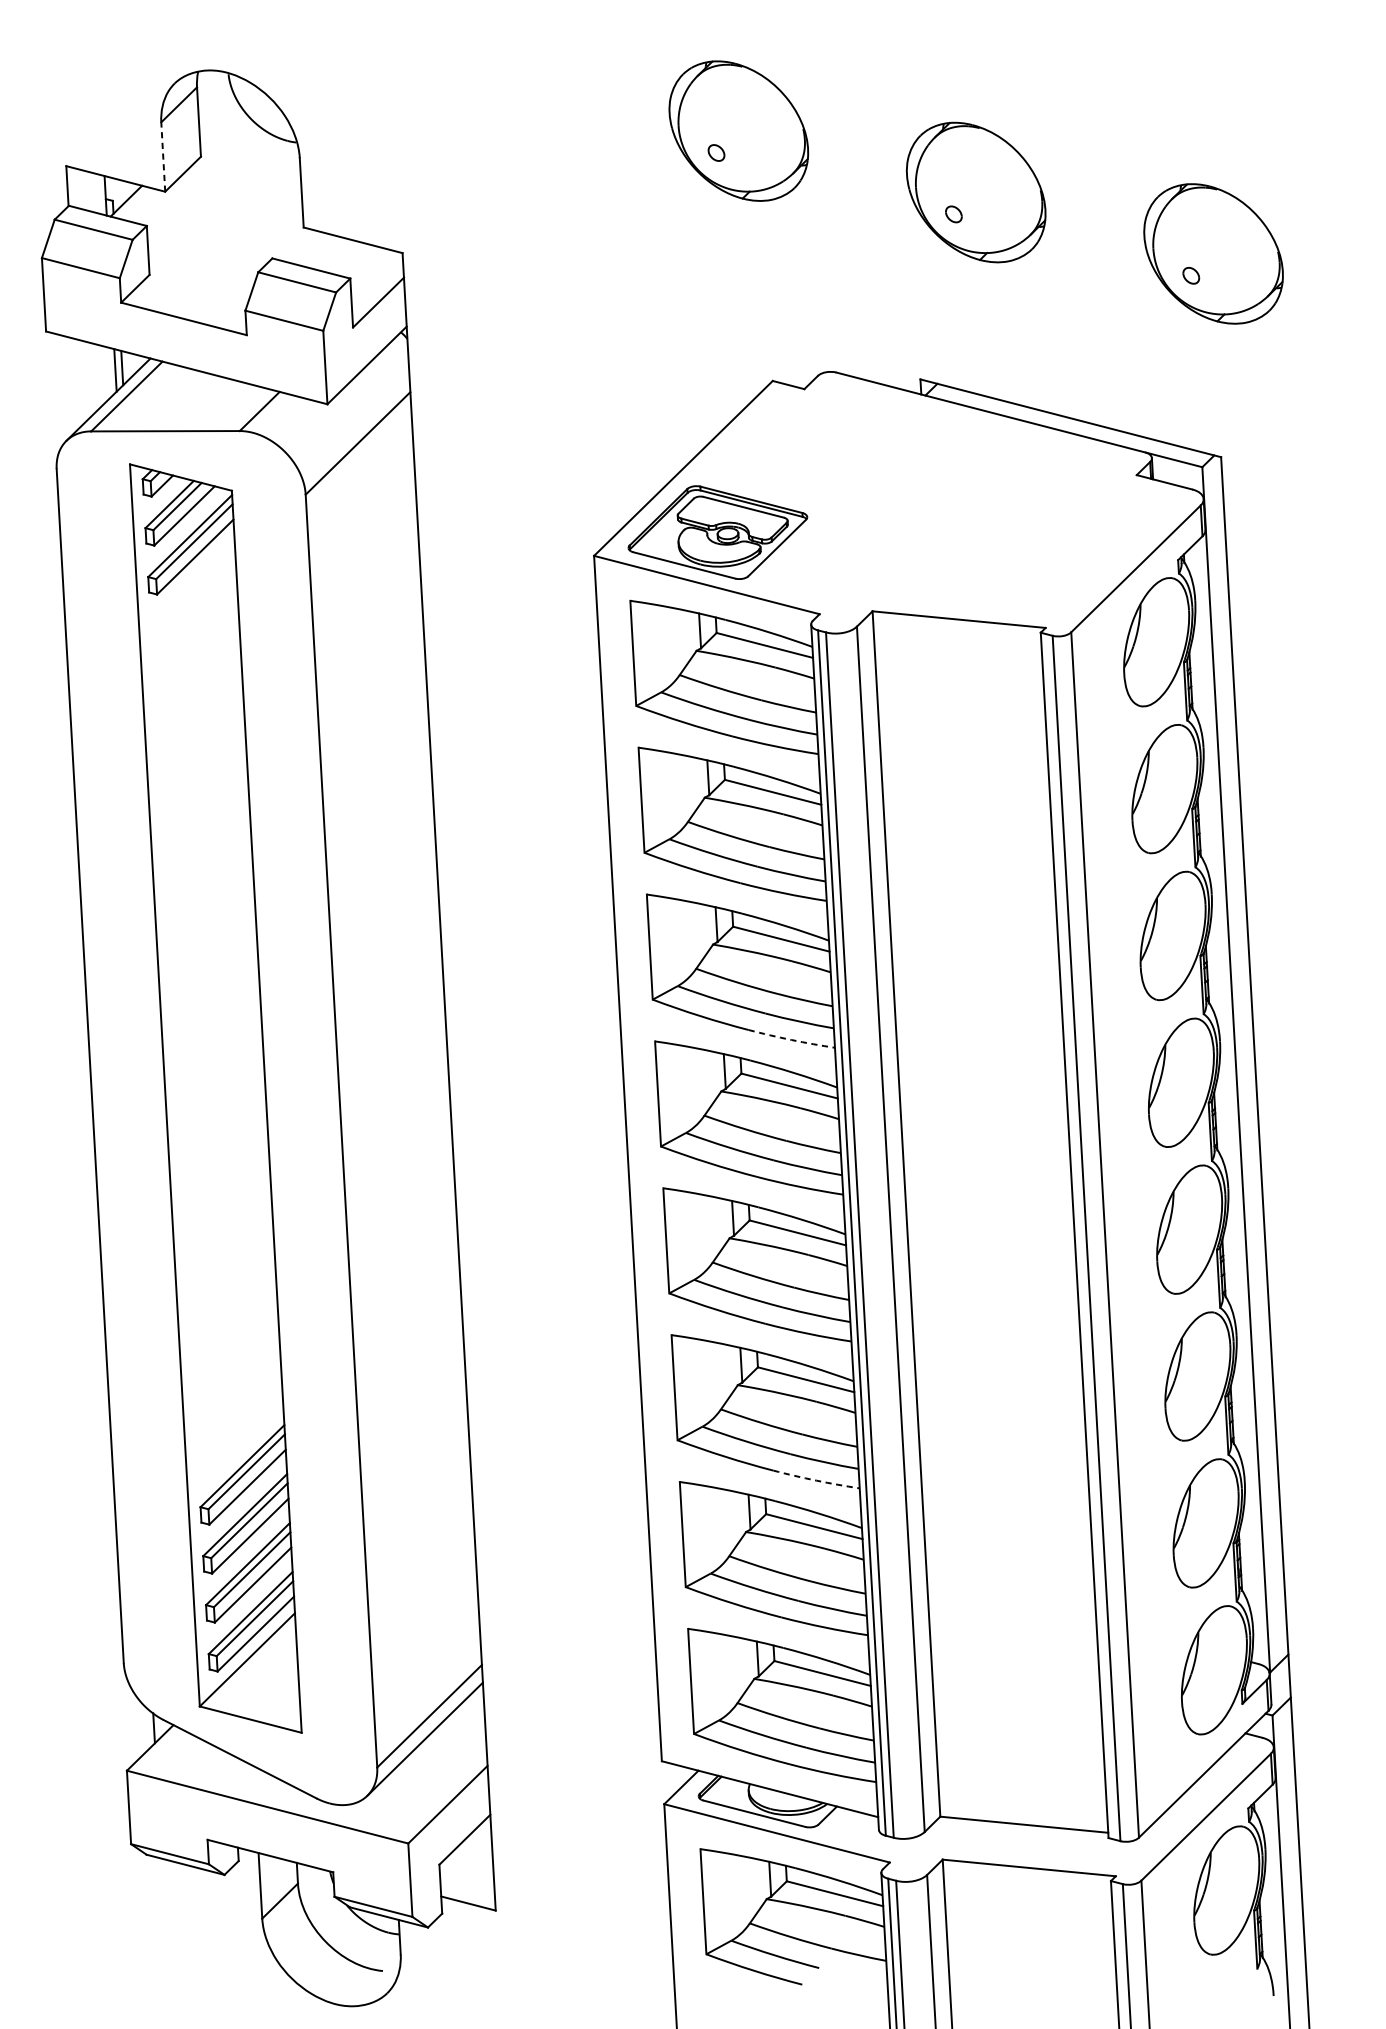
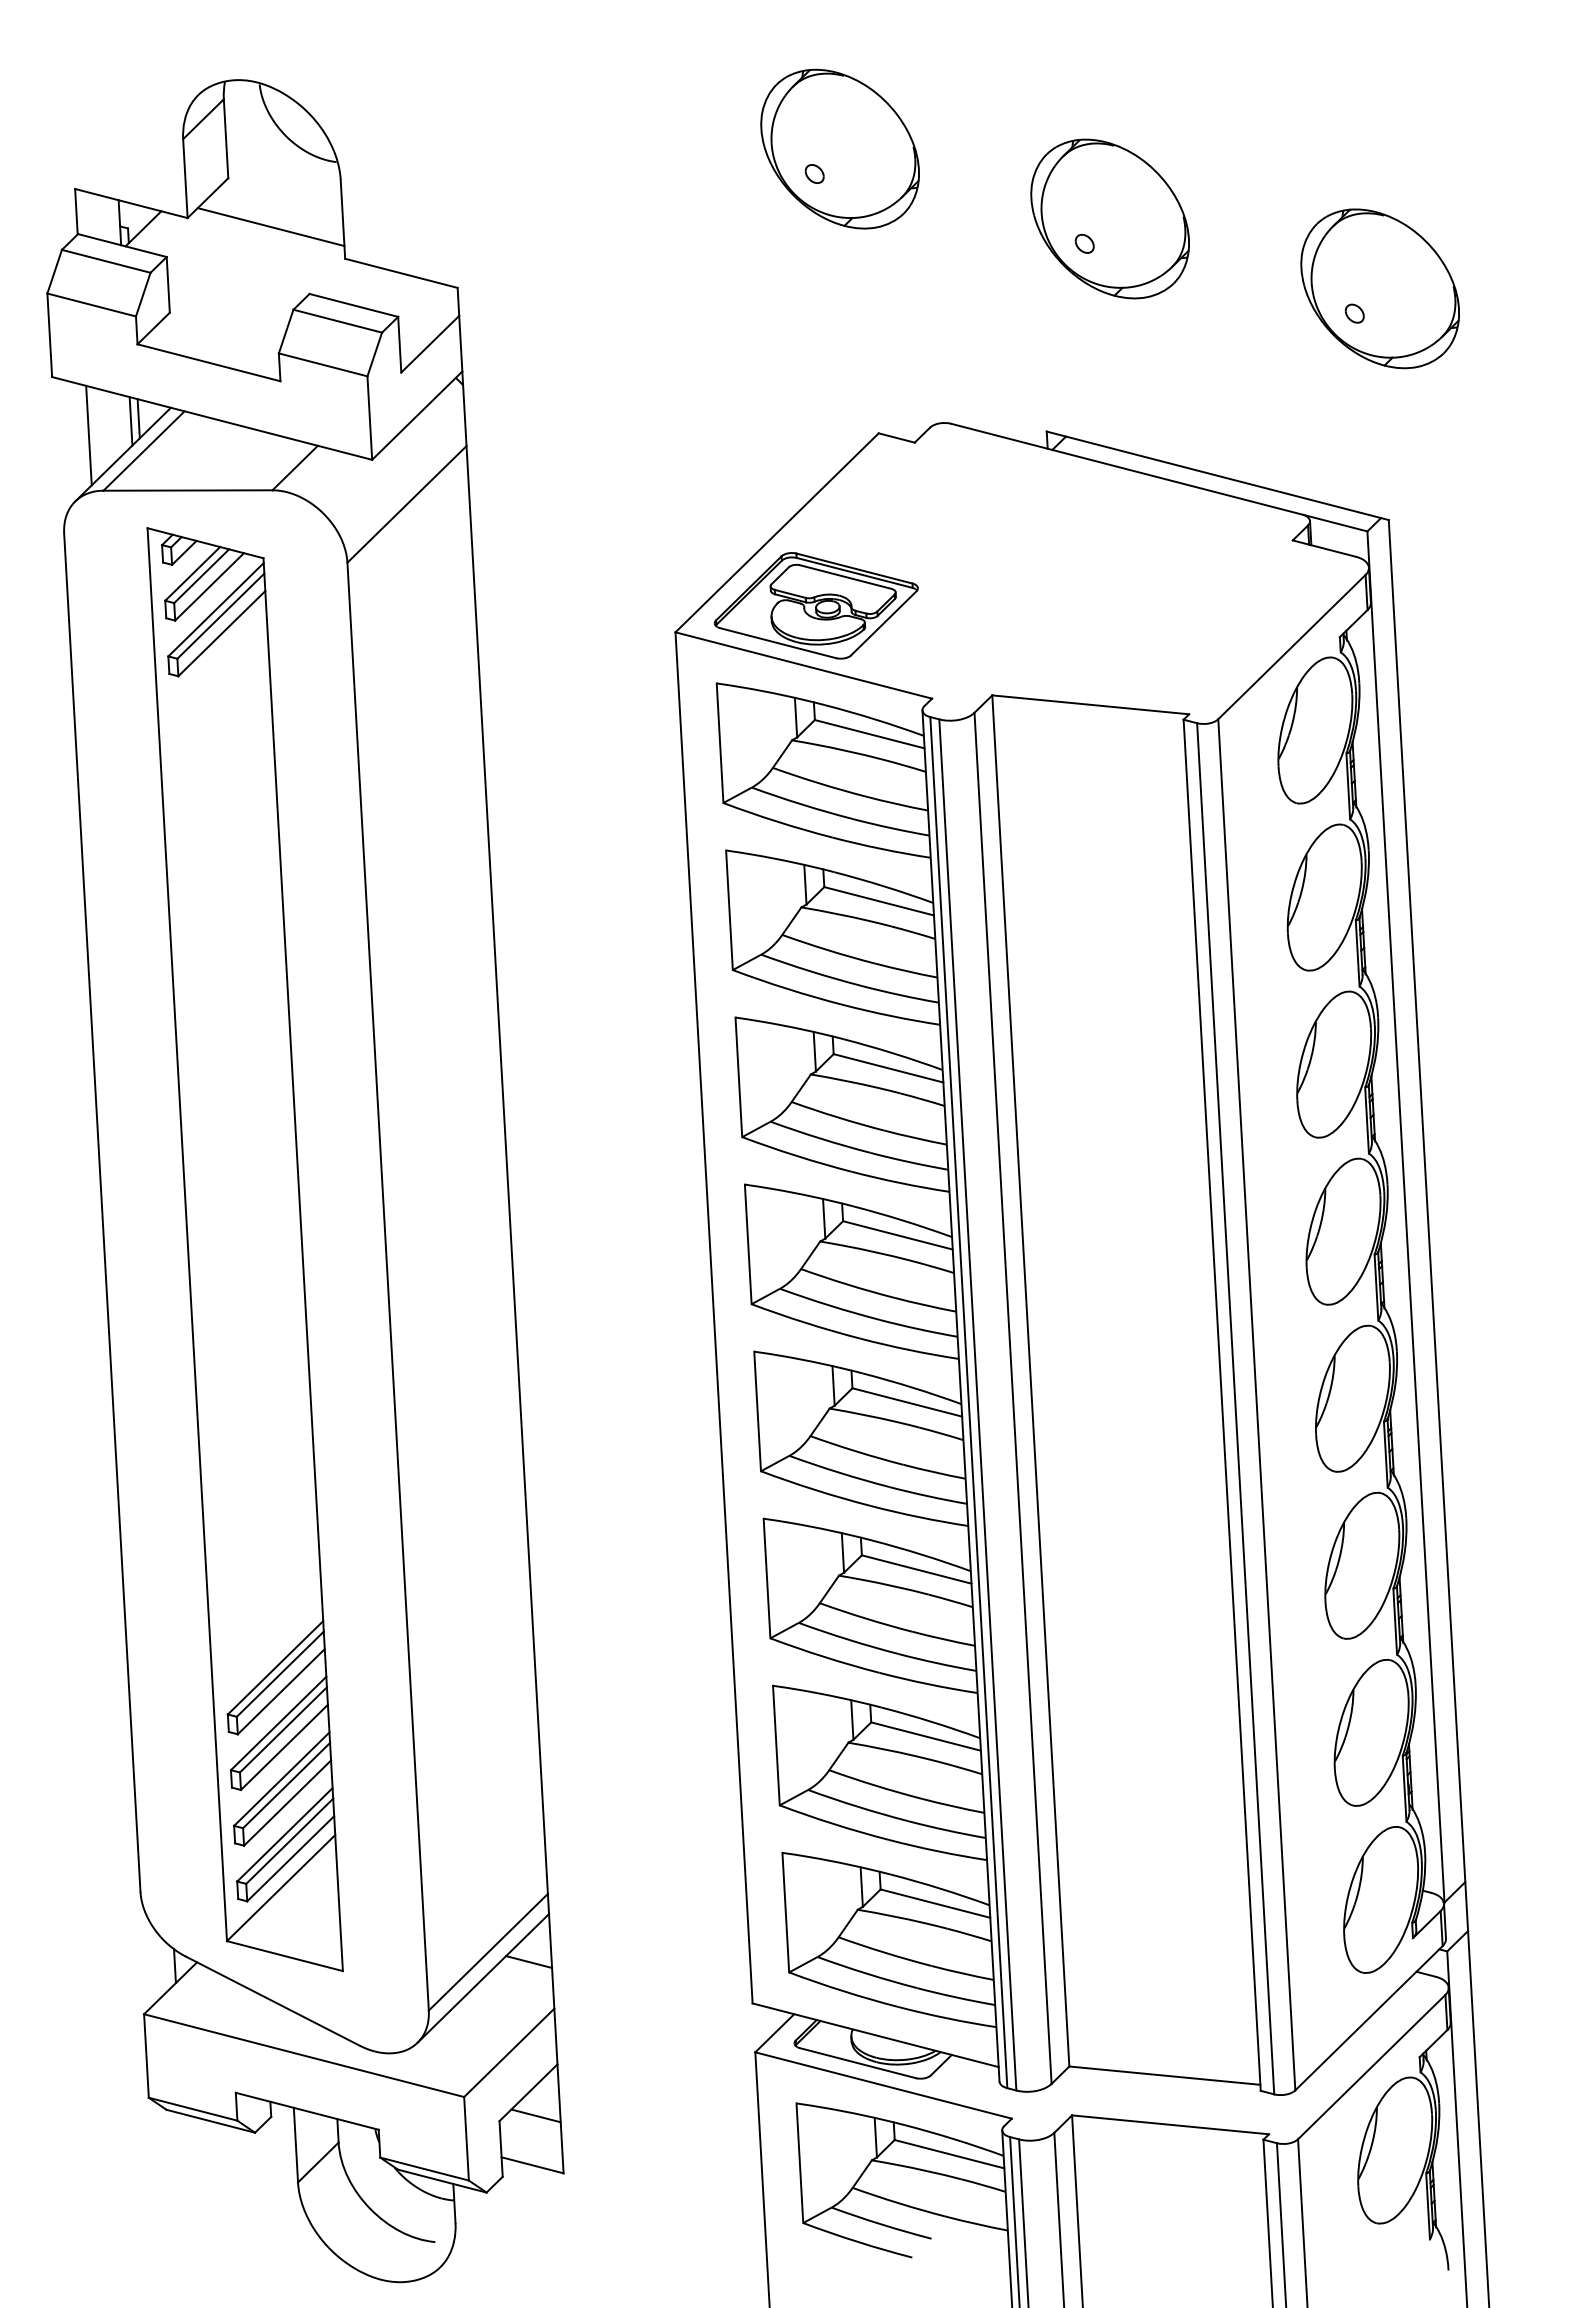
line: (163, 156) -> (185, 178), dashed -> solid
line: (238, 200) -> (270, 227), added
line: (78, 382) -> (88, 435), added
arc: (791, 1040) -> (900, 1183), dashed -> solid
arc: (816, 1480) -> (928, 1684), dashed -> solid
line: (465, 1724) -> (529, 1961), added
line: (471, 1859) -> (535, 2115), added

